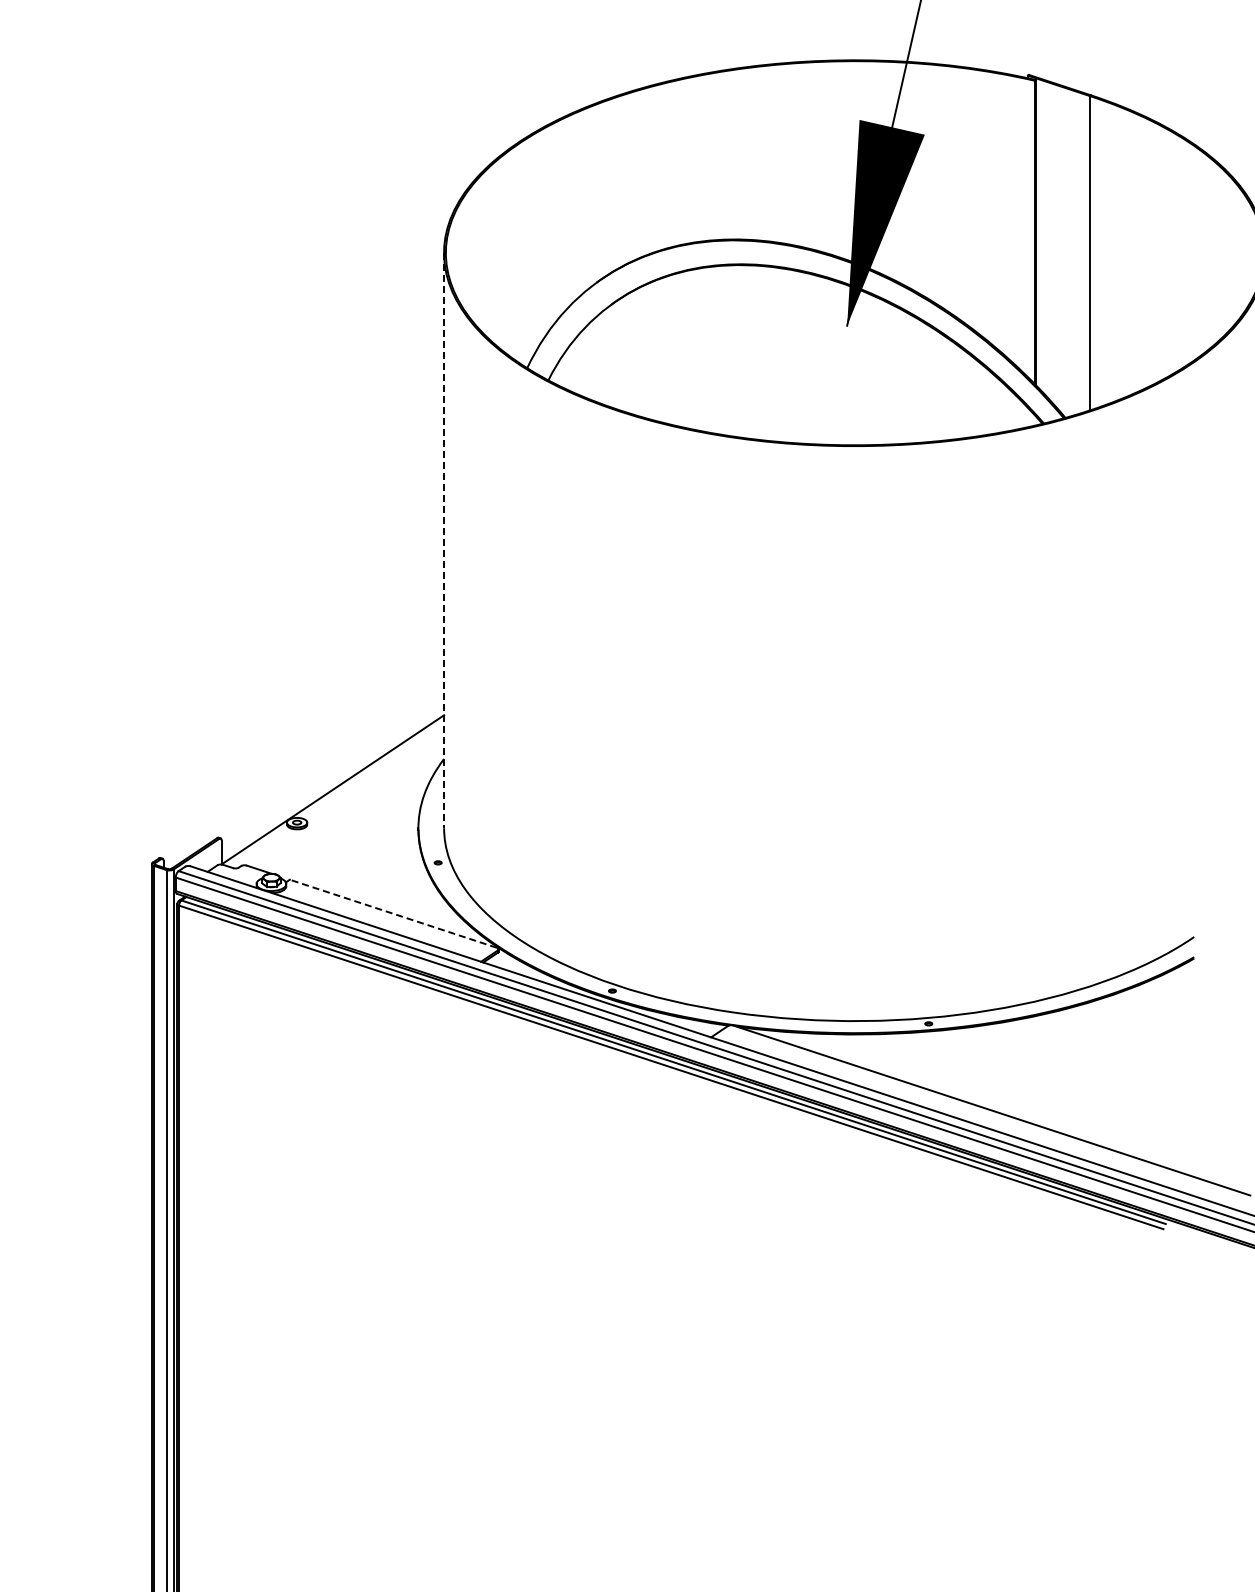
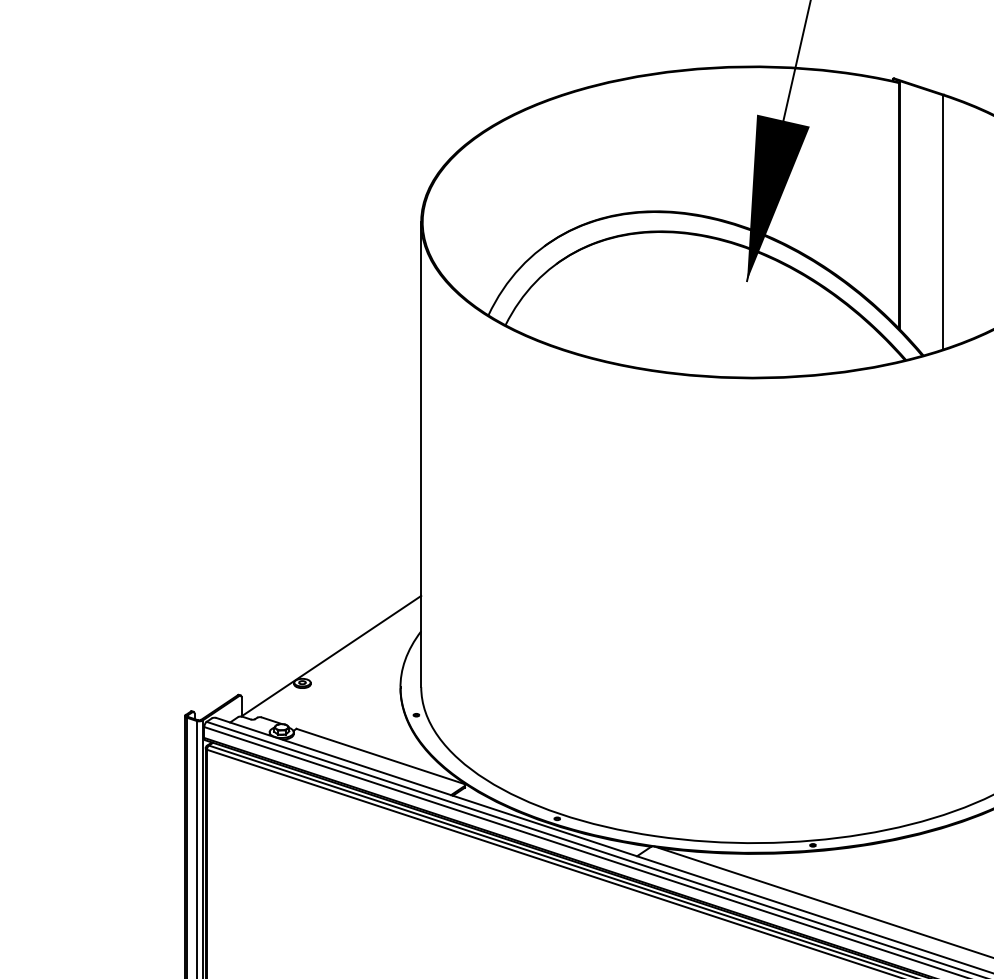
line: (444, 541) -> (421, 455), dashed -> solid
line: (393, 913) -> (380, 756), dashed -> solid

